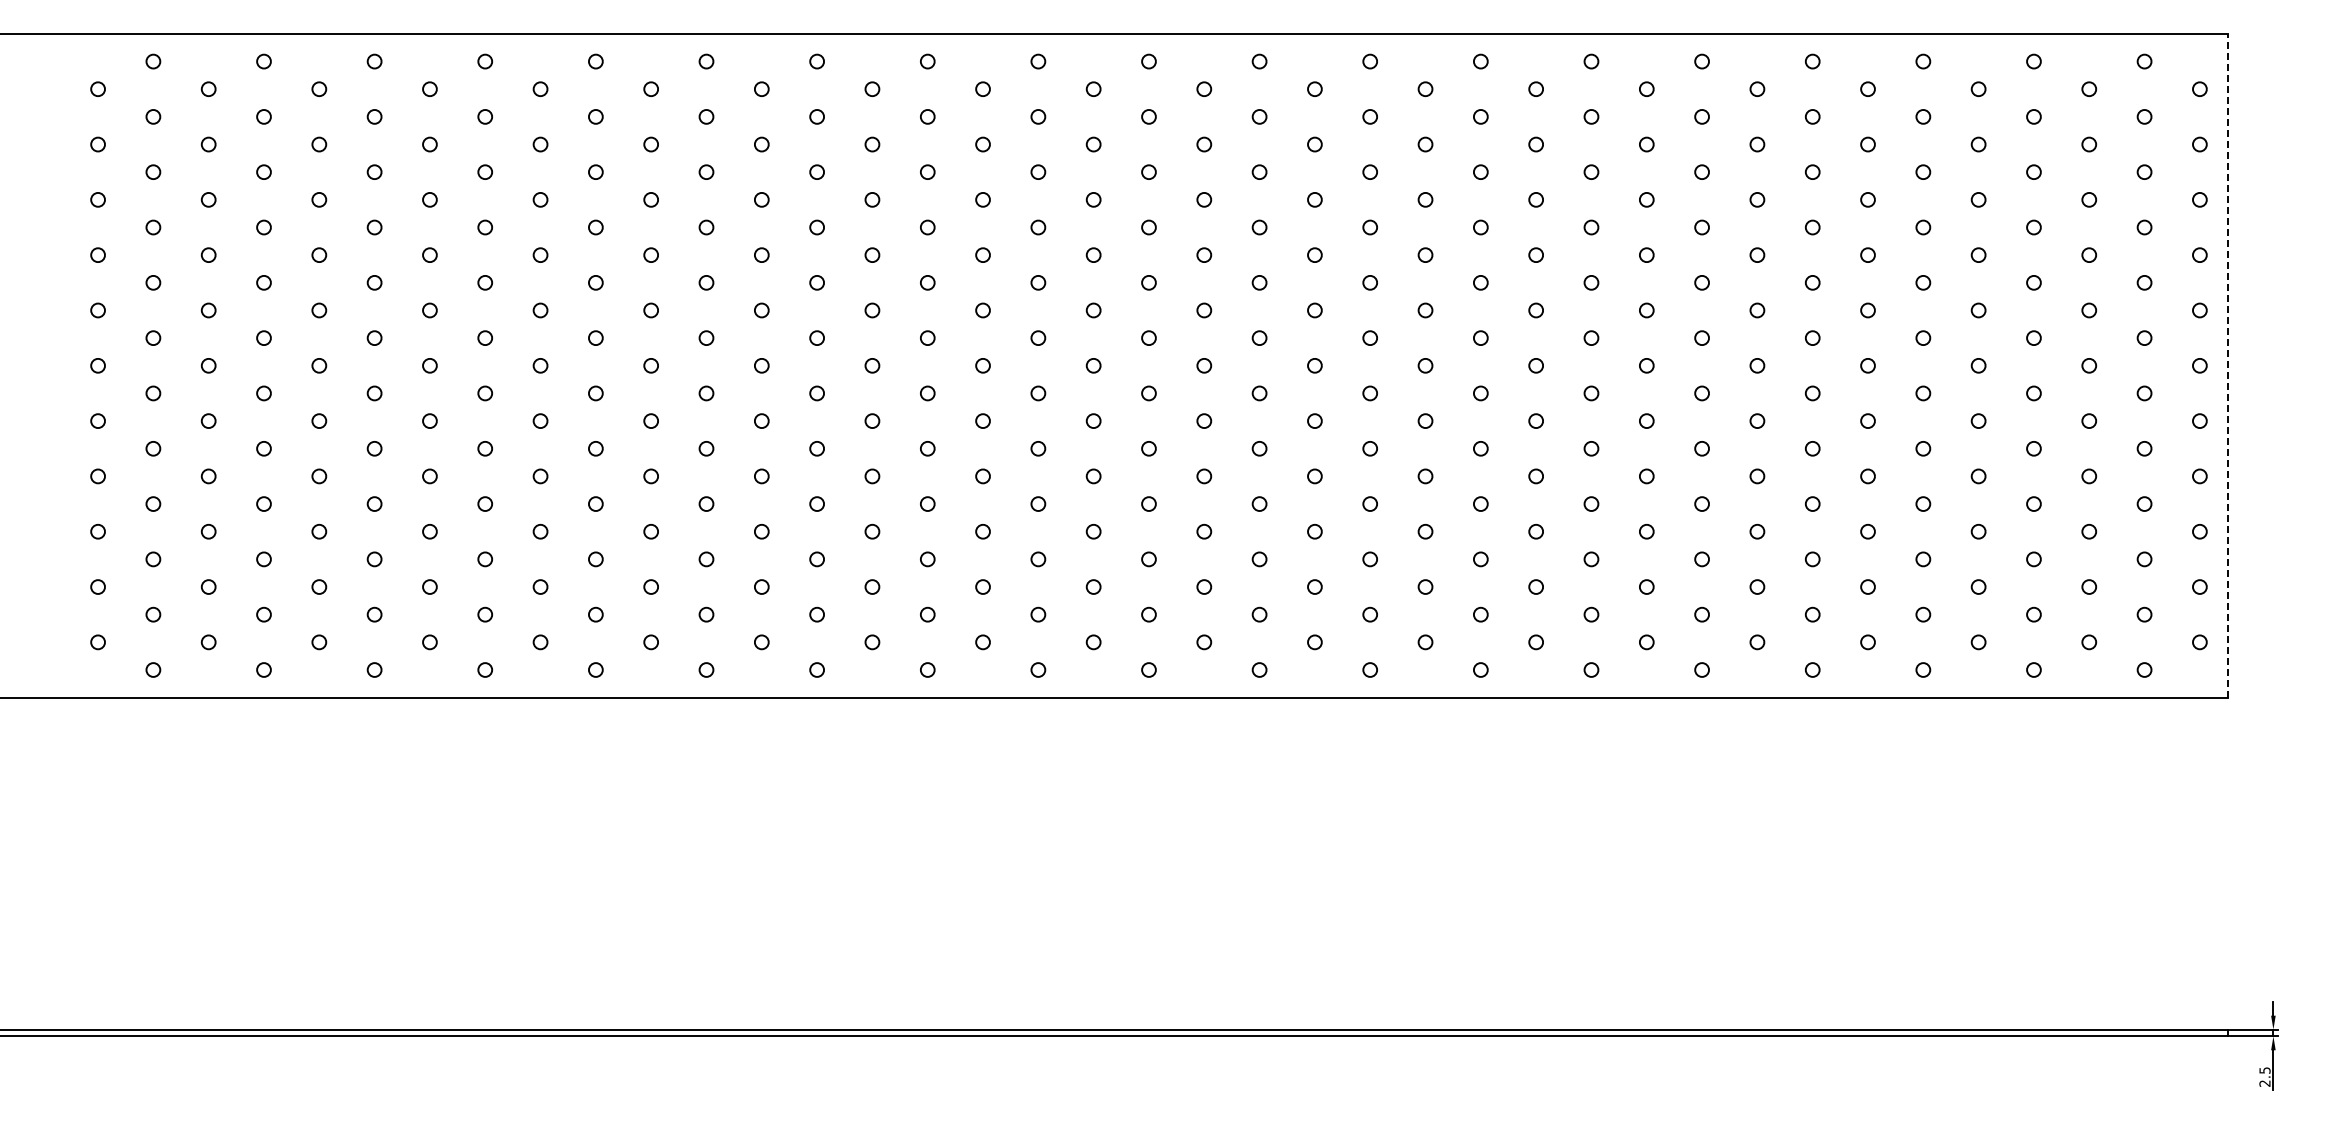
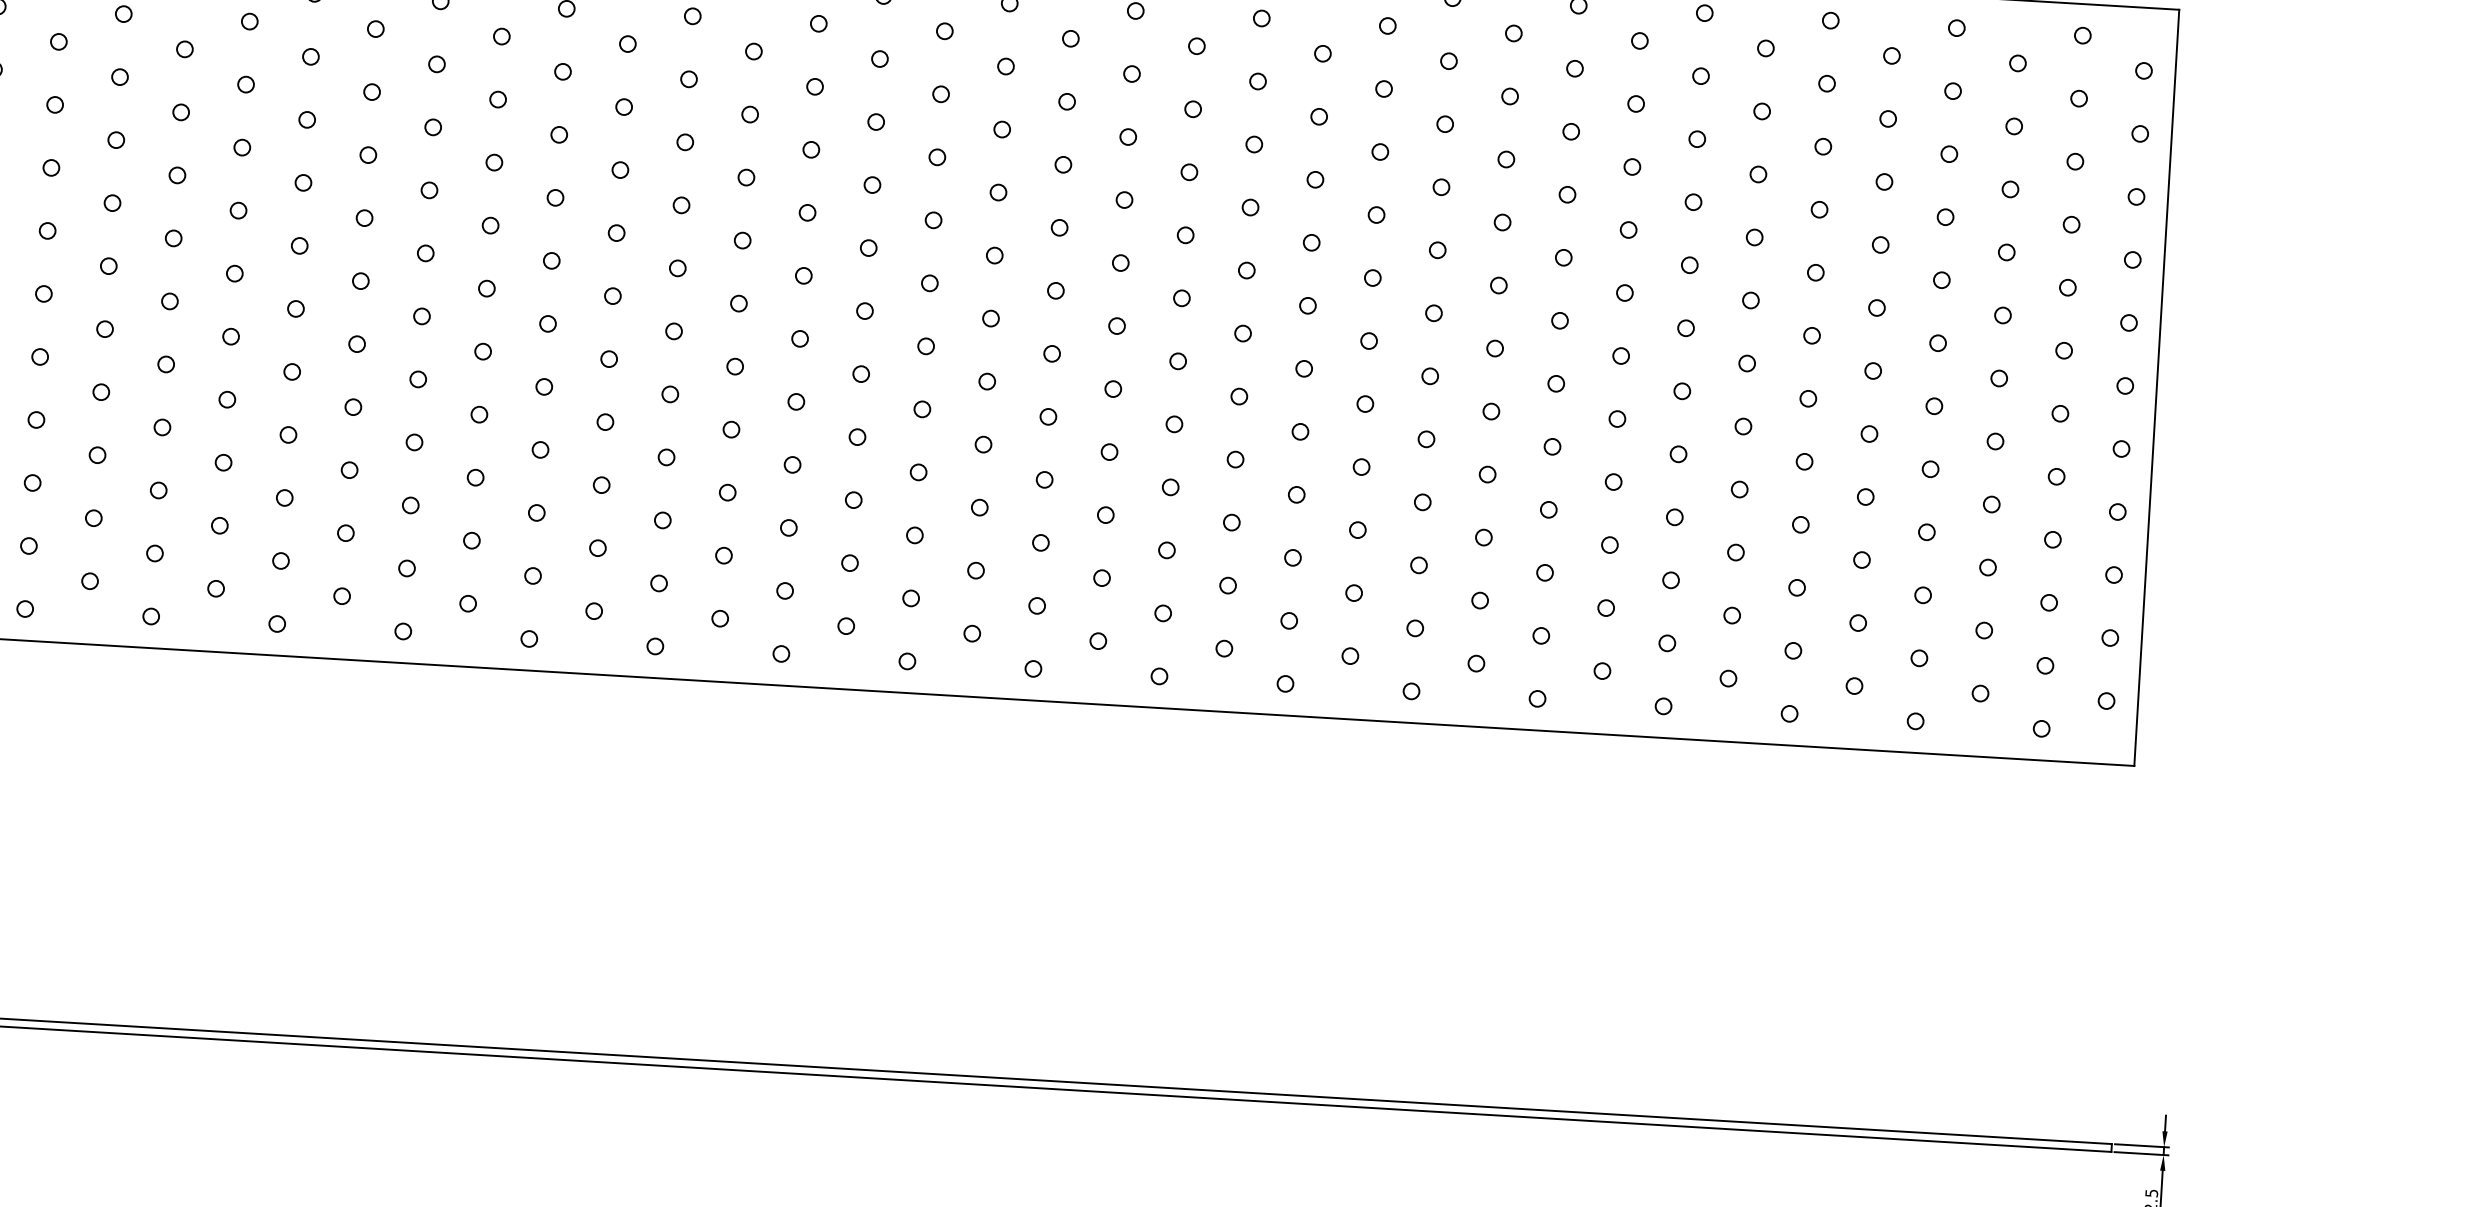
line: (2227, 365) -> (2156, 387), dashed -> solid

